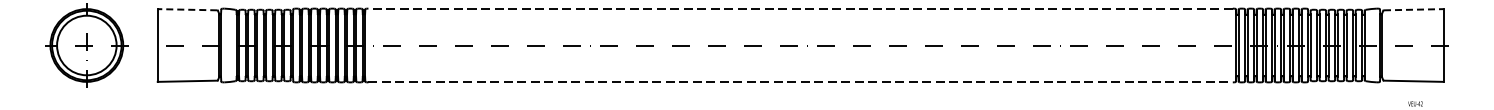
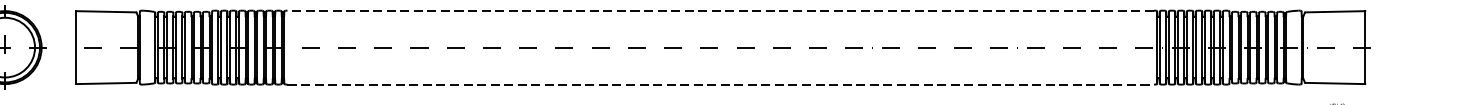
line: (187, 9) -> (106, 11), dashed -> solid
line: (1413, 9) -> (1335, 11), dashed -> solid

